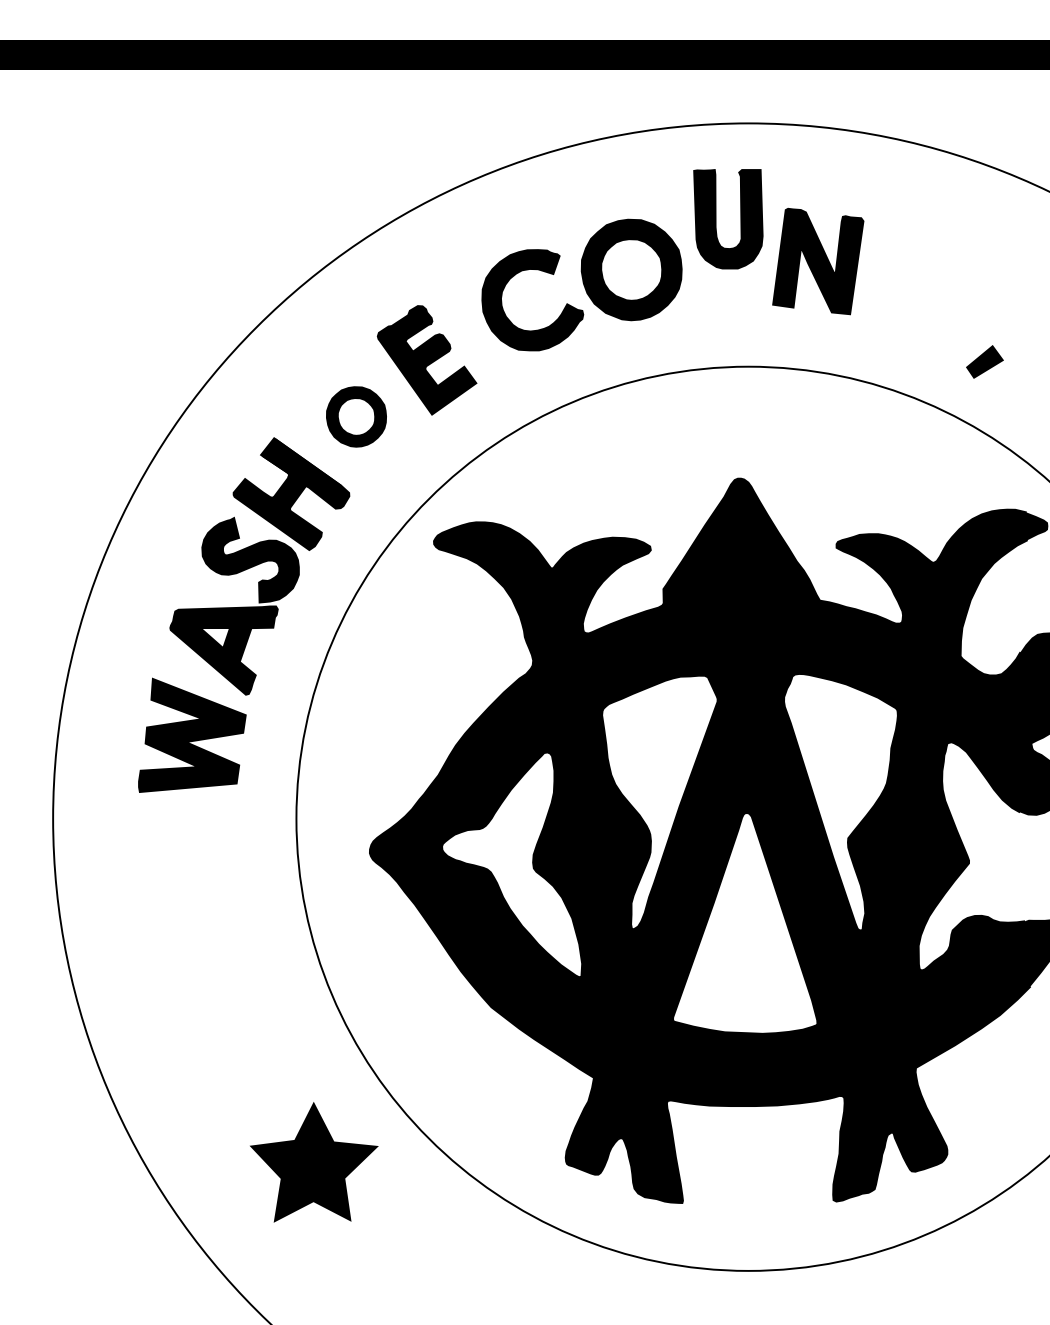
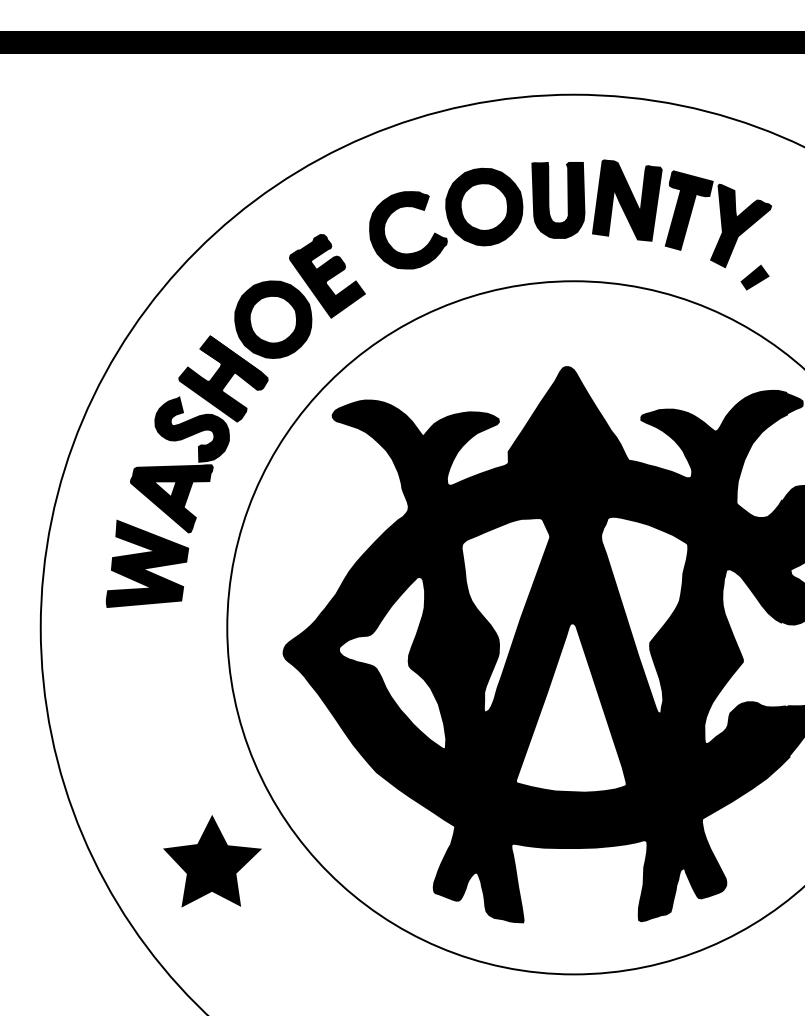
part: (716, 219) -> (549, 200), moved
part: (937, 285) -> (718, 218), added
part: (356, 416) -> (273, 319), size x1.67
part: (314, 1162) -> (212, 861), moved

